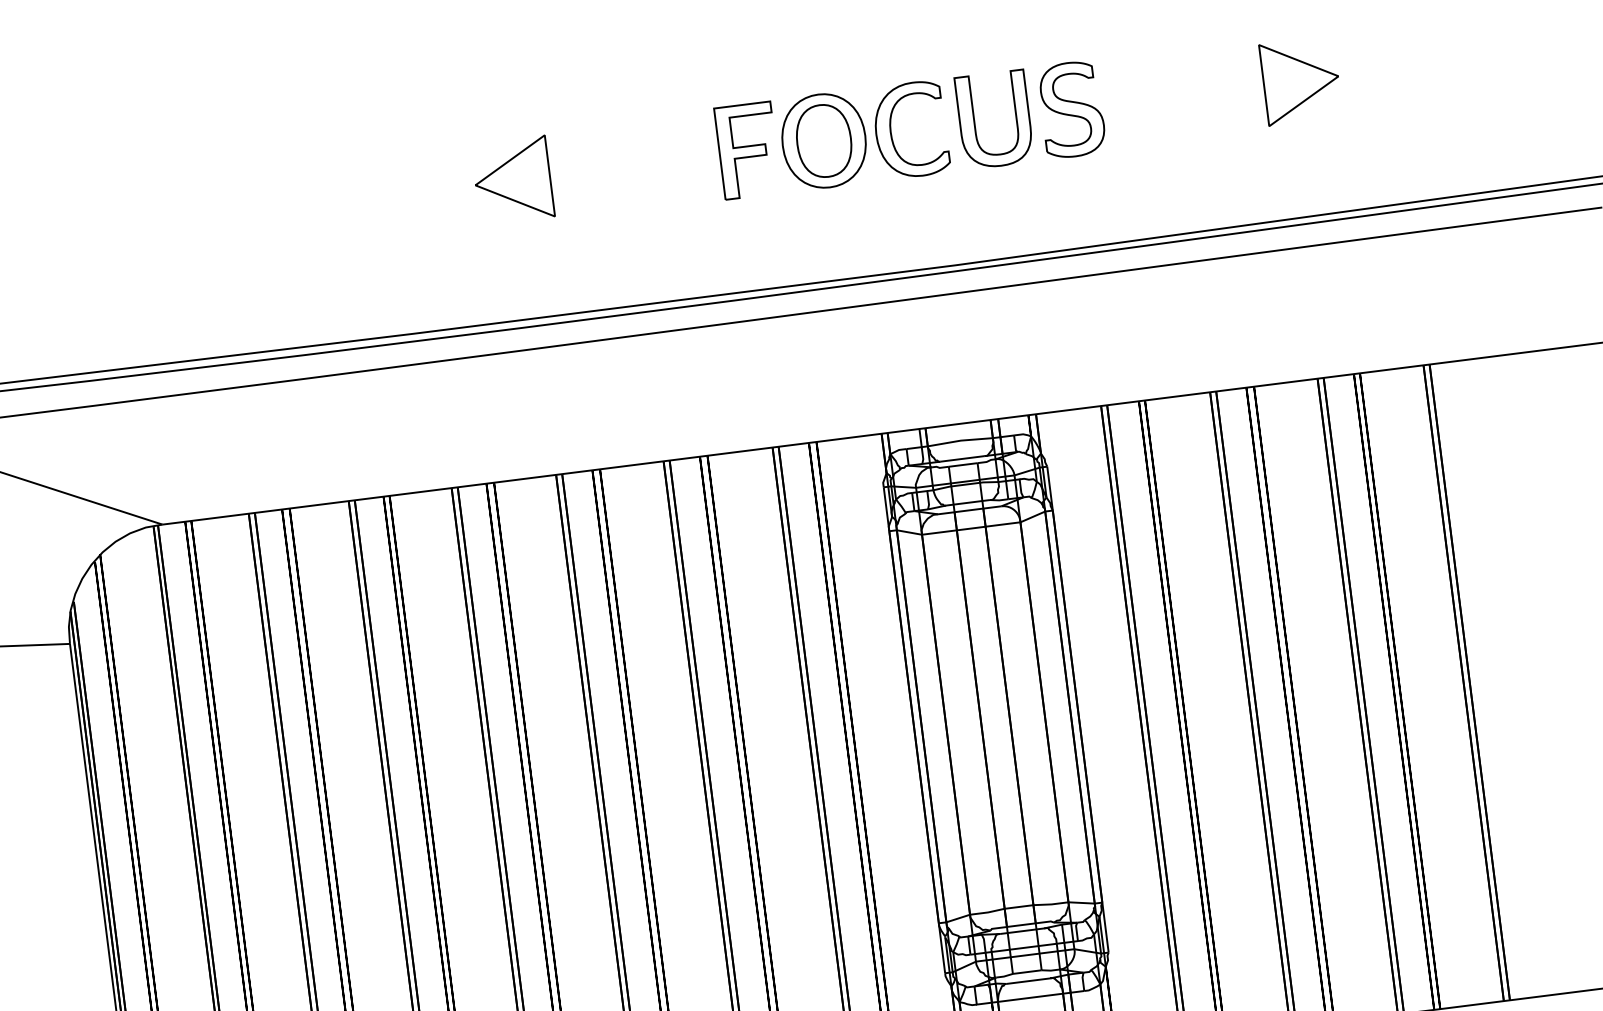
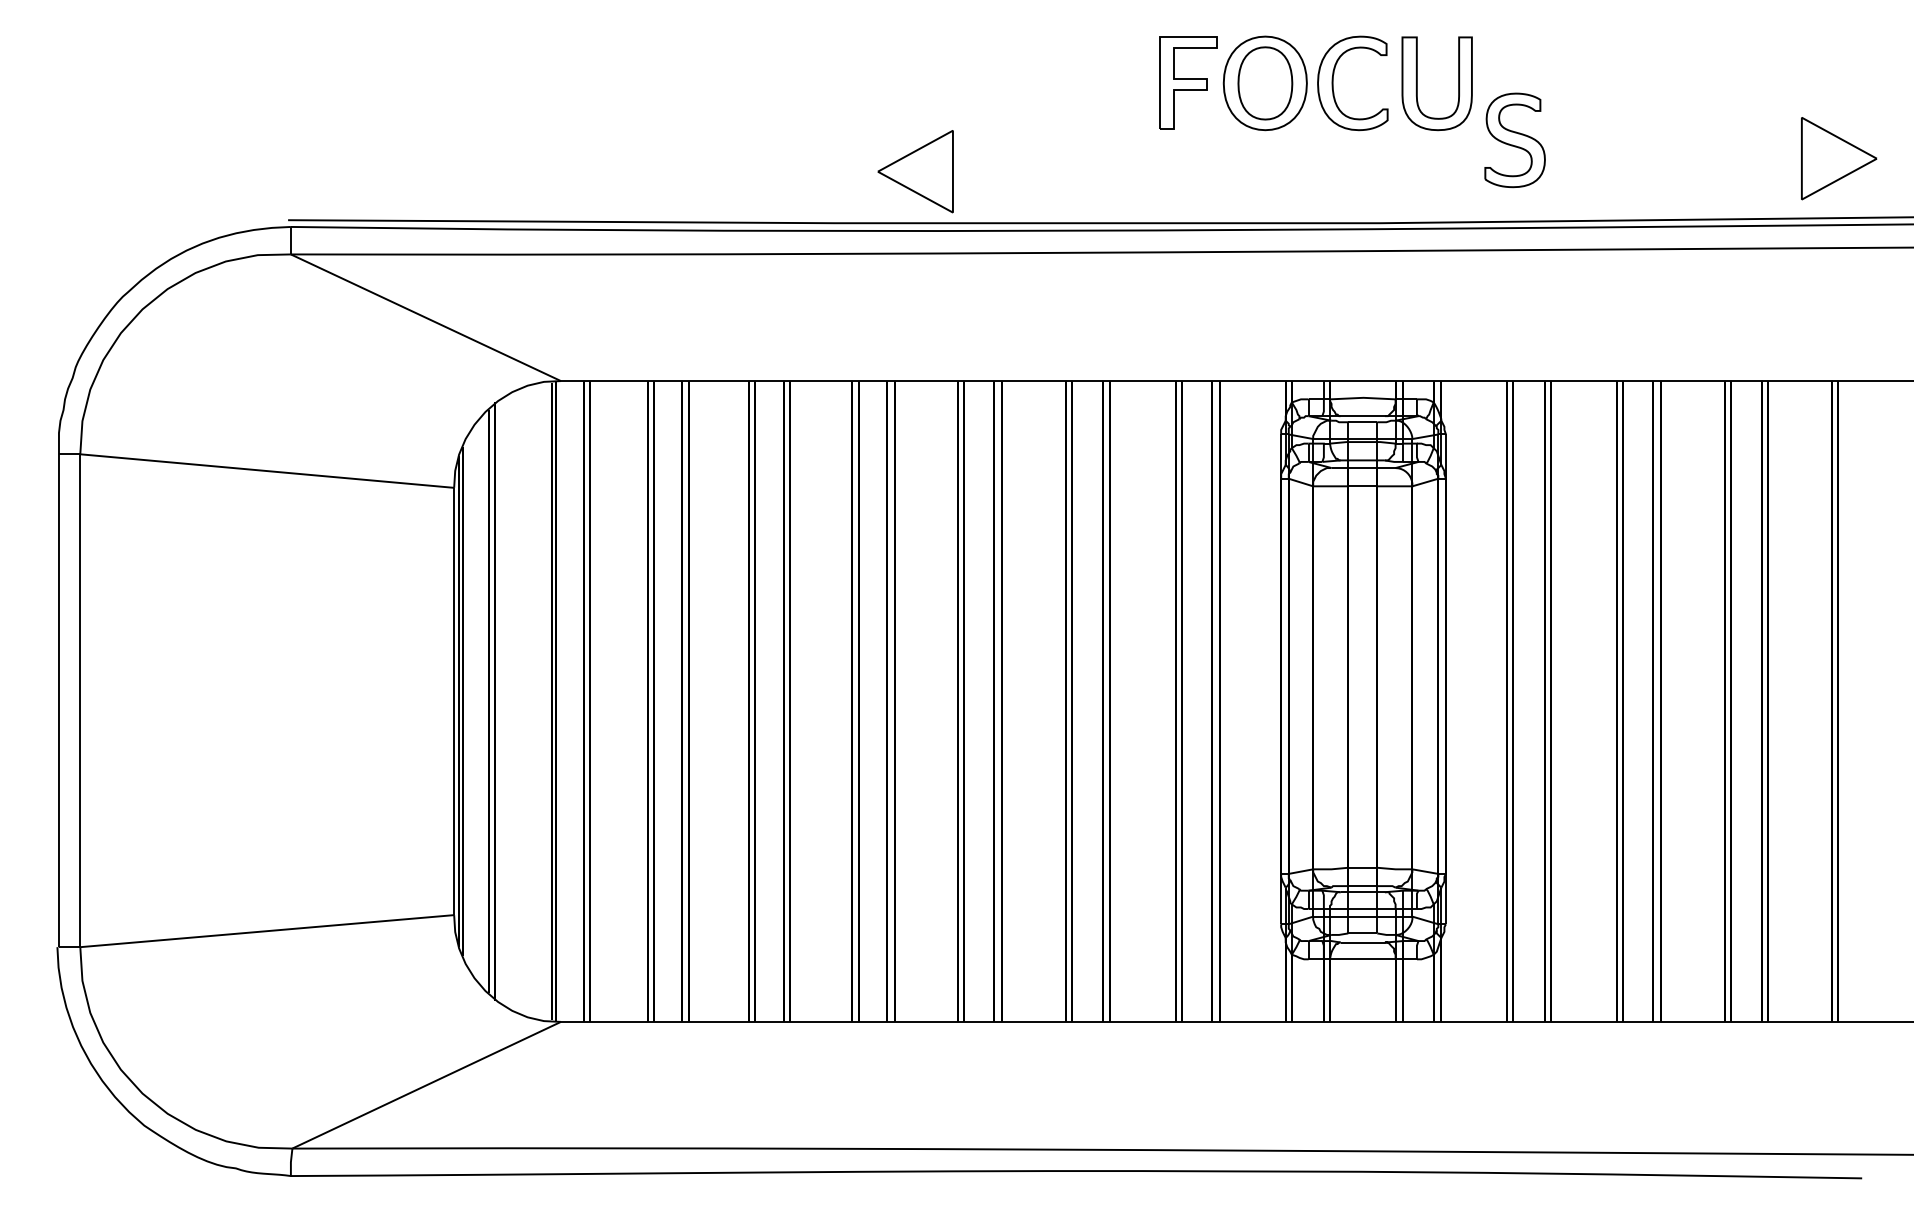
part: (1301, 80) -> (1839, 158), moved
part: (1071, 109) -> (1514, 140), moved
part: (512, 180) -> (915, 171), moved

